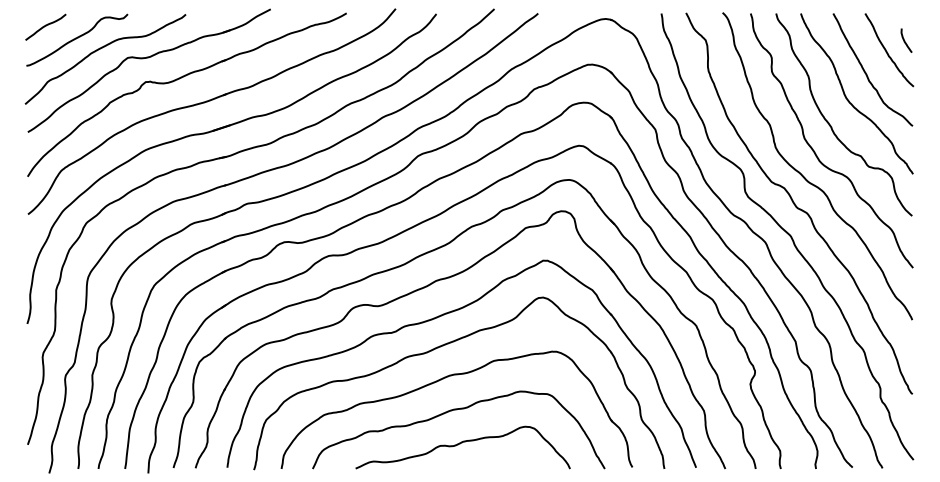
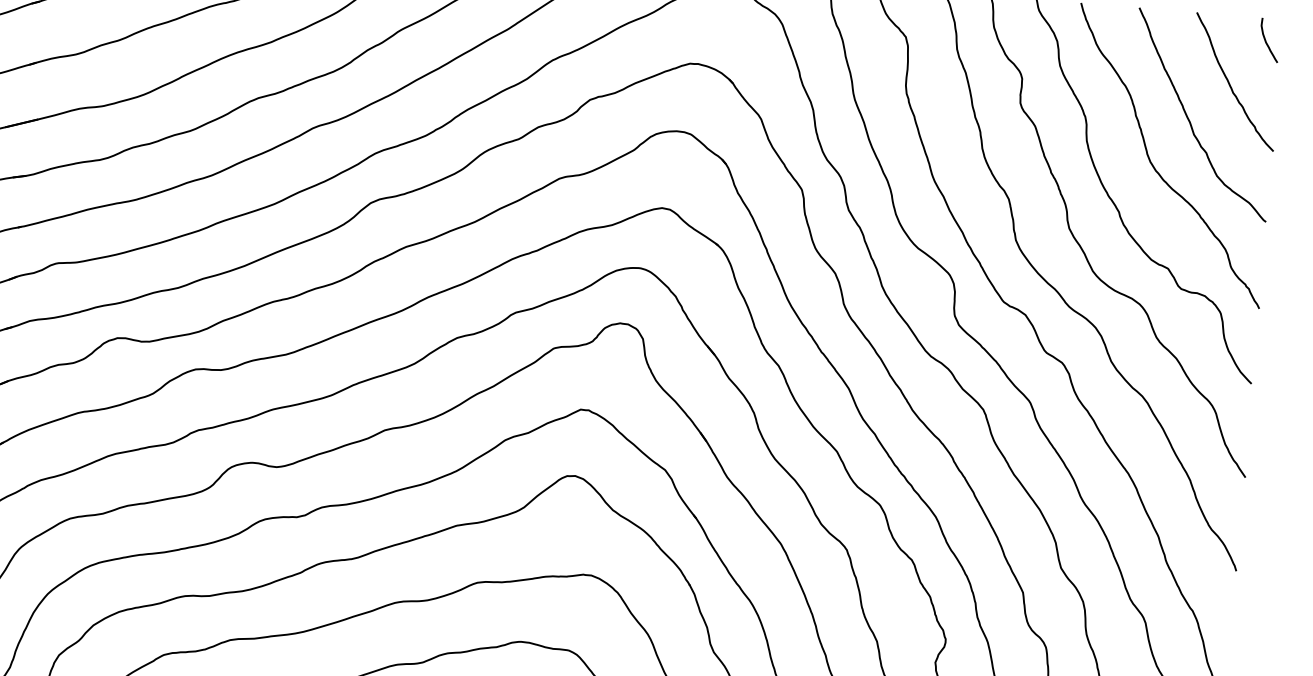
curve: (905, 40) -> (1267, 39), moved

